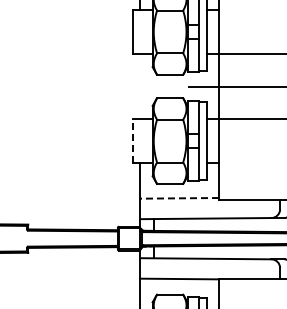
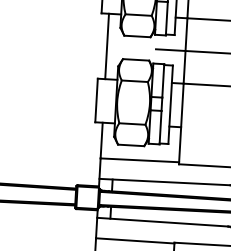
line: (140, 86) -> (107, 46), added
line: (133, 141) -> (97, 100), dashed -> solid
line: (179, 198) -> (139, 160), dashed -> solid

